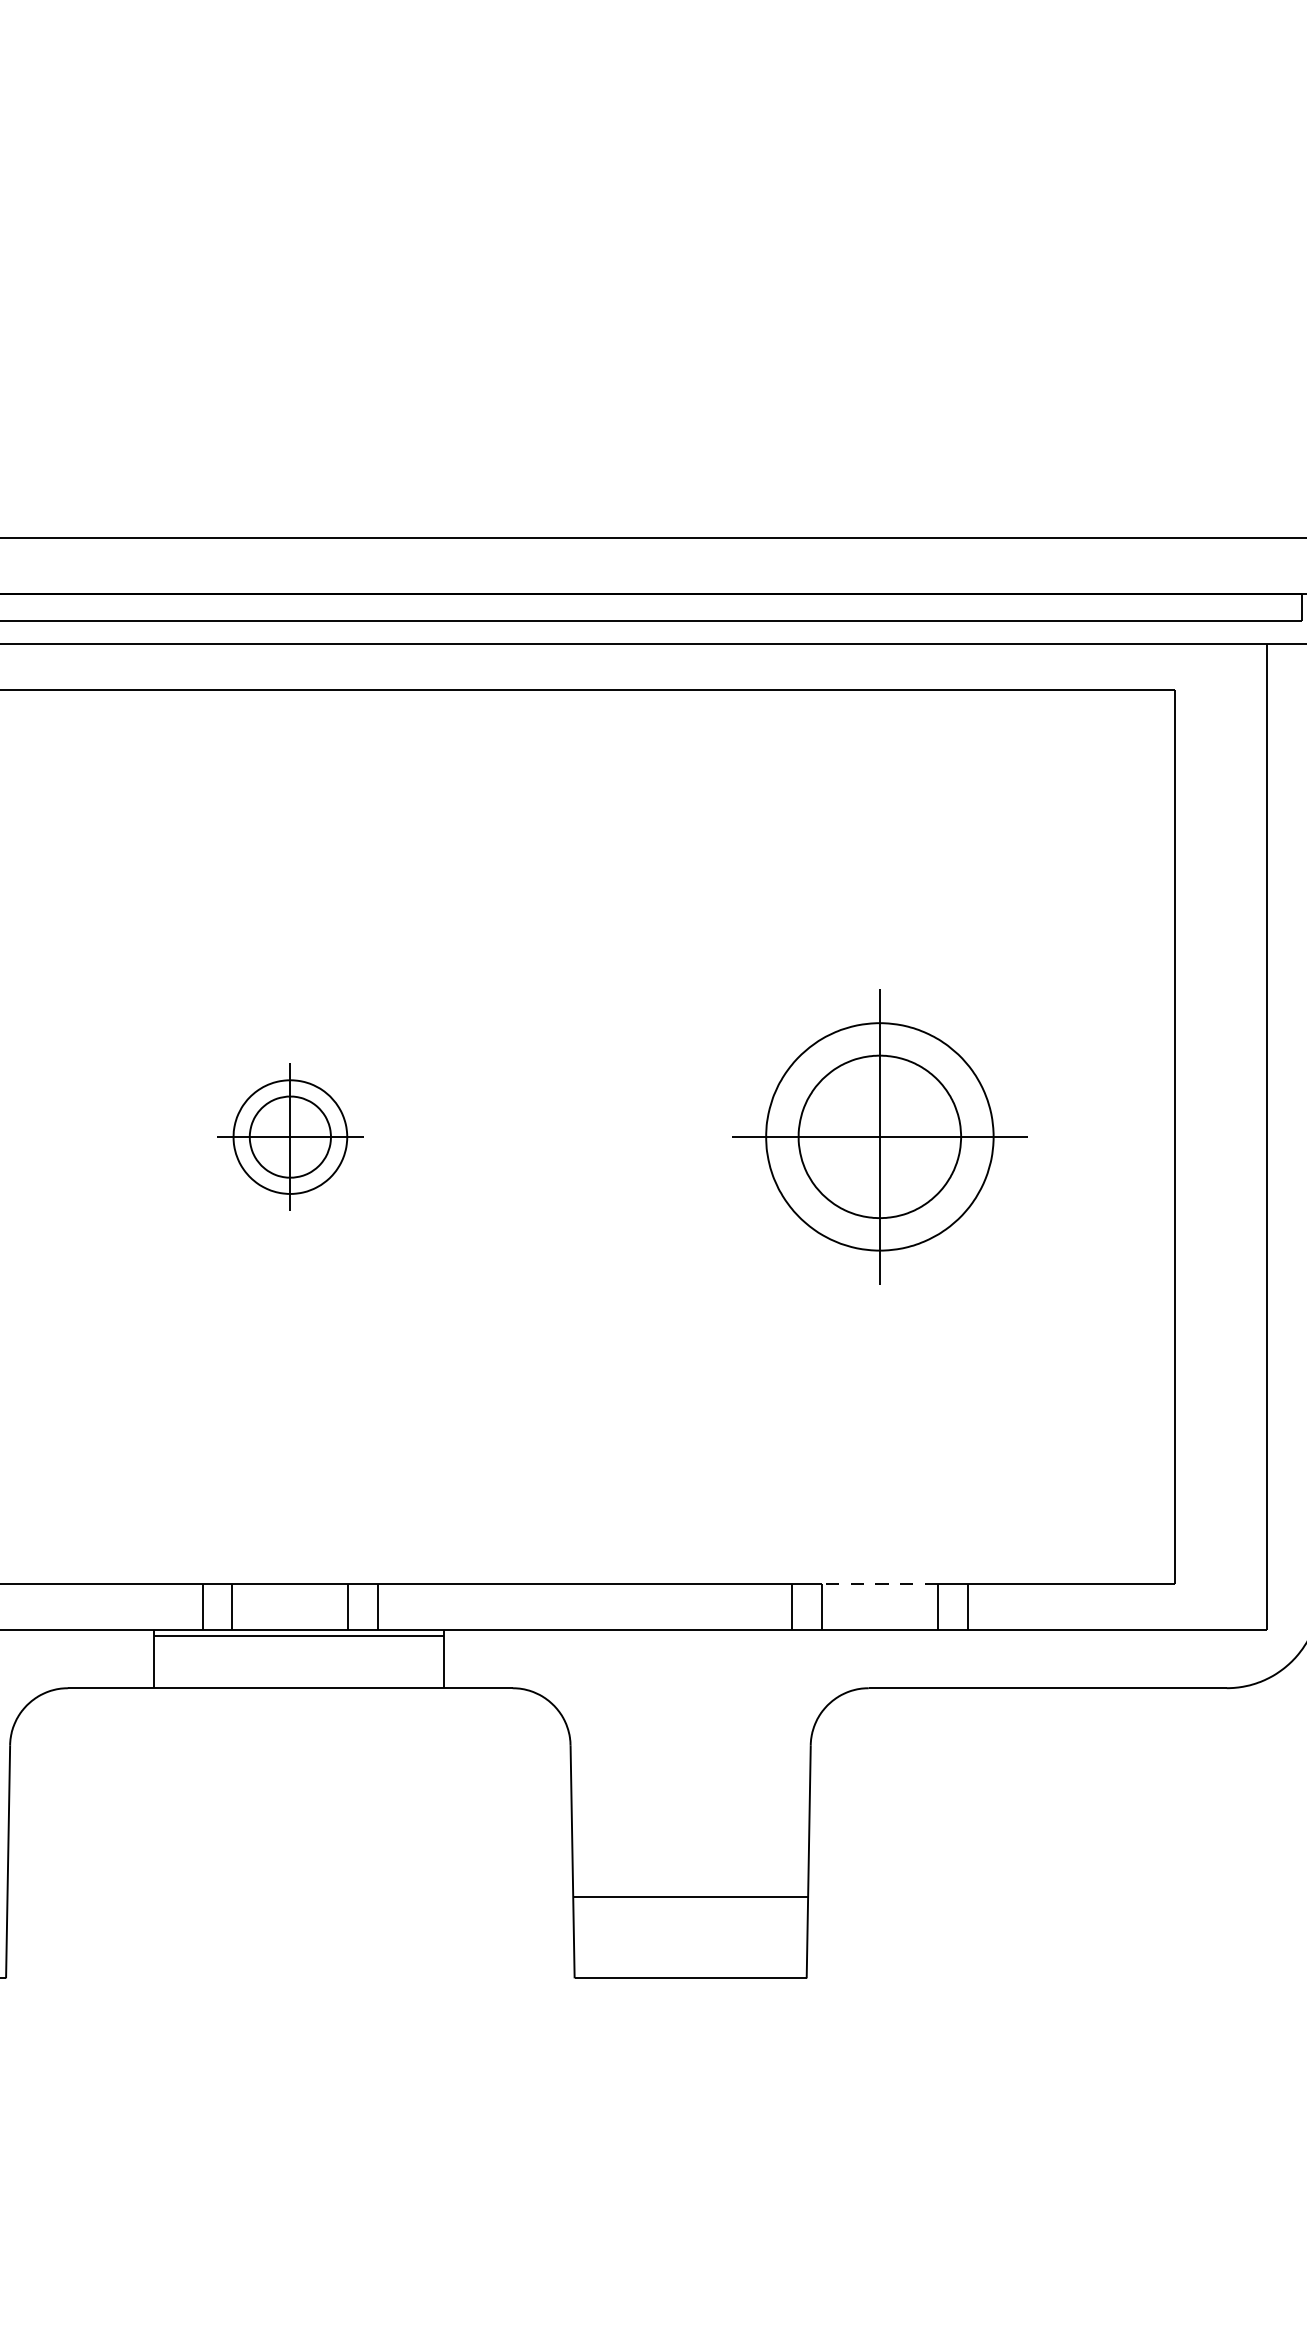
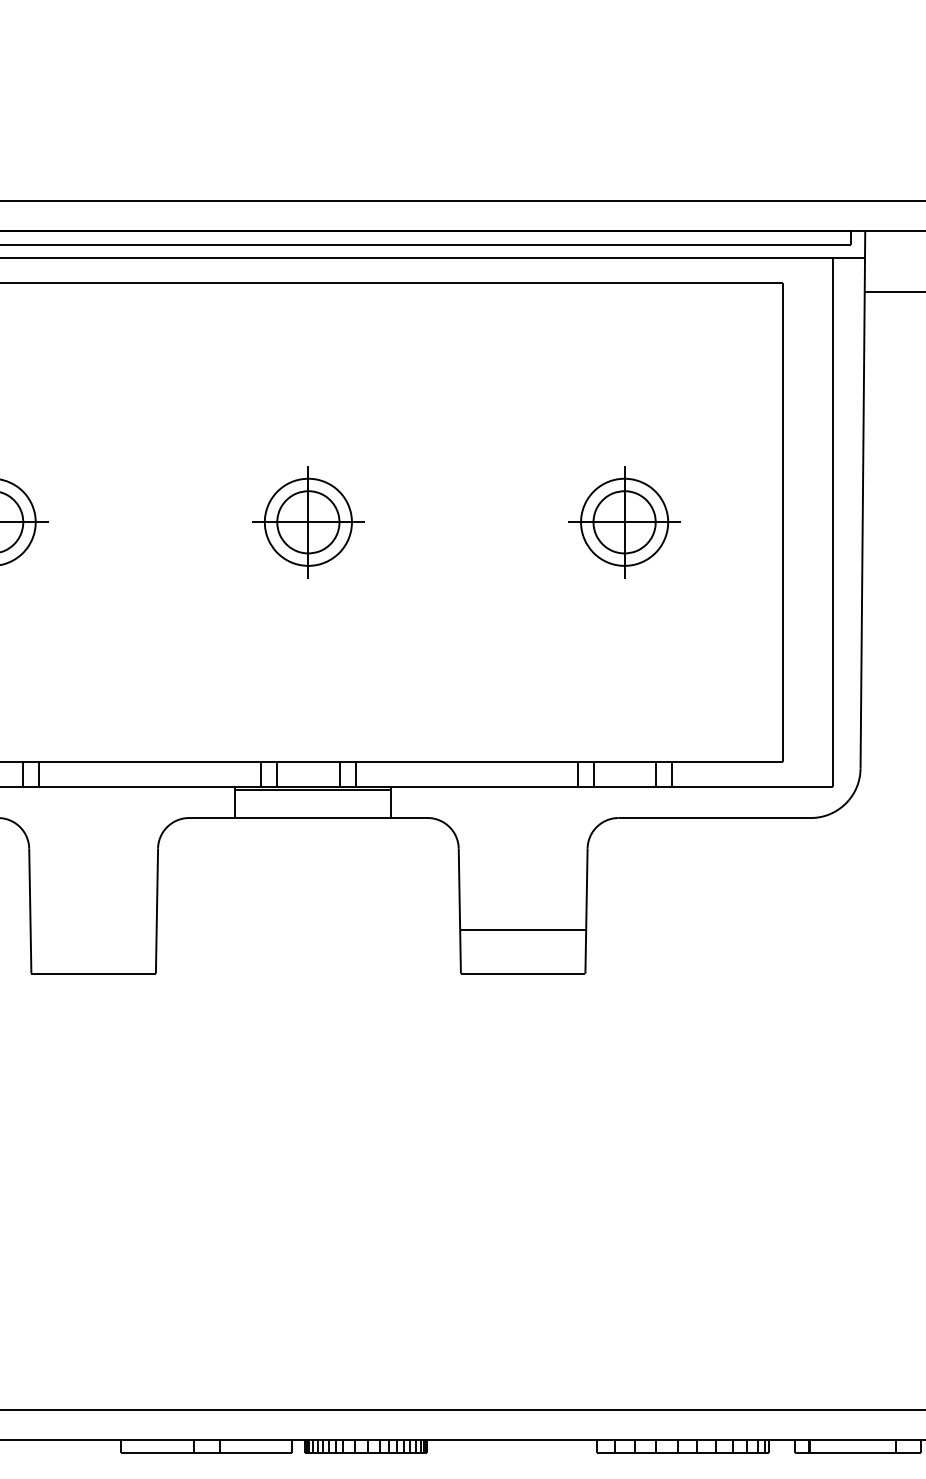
part: (290, 1137) -> (308, 522), size x1.43
part: (879, 1137) -> (624, 522), size x0.71
line: (879, 1582) -> (624, 761), dashed -> solid

